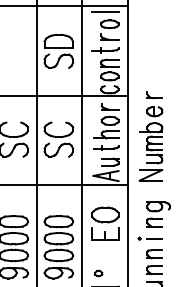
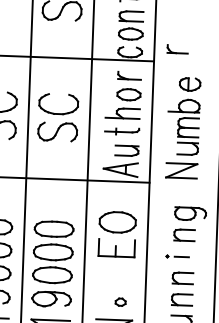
part: (154, 94) -> (177, 48), moved
part: (149, 238) -> (176, 256), size x0.7
part: (98, 273) -> (120, 302), moved

